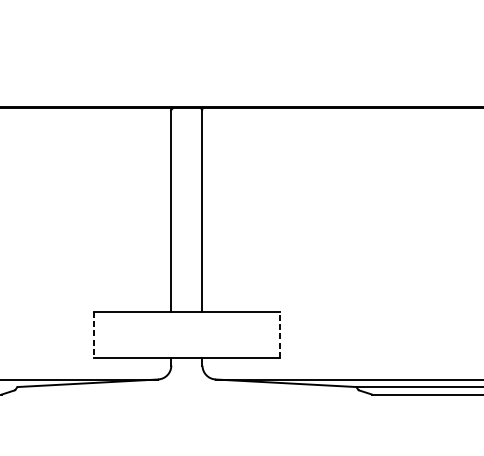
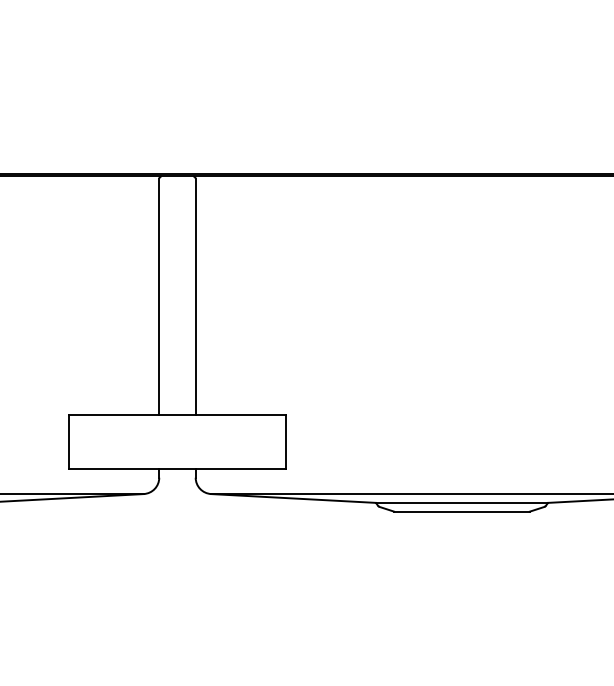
line: (279, 334) -> (286, 441), dashed -> solid
line: (93, 335) -> (68, 442), dashed -> solid

